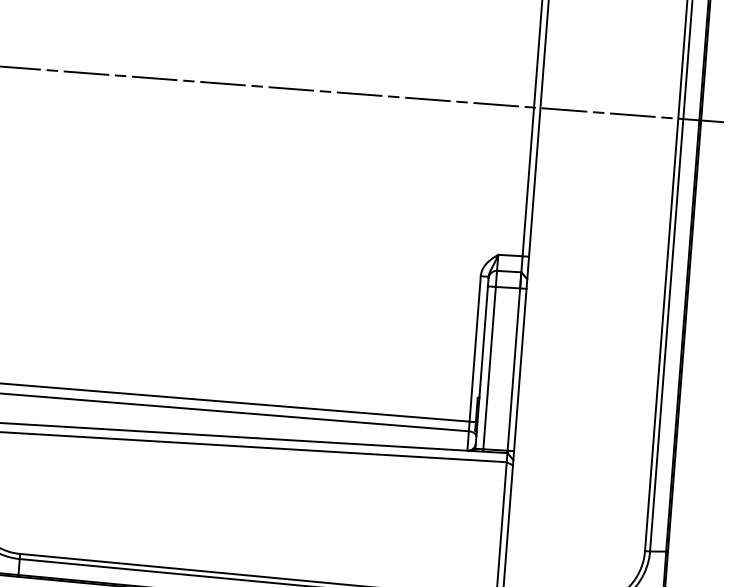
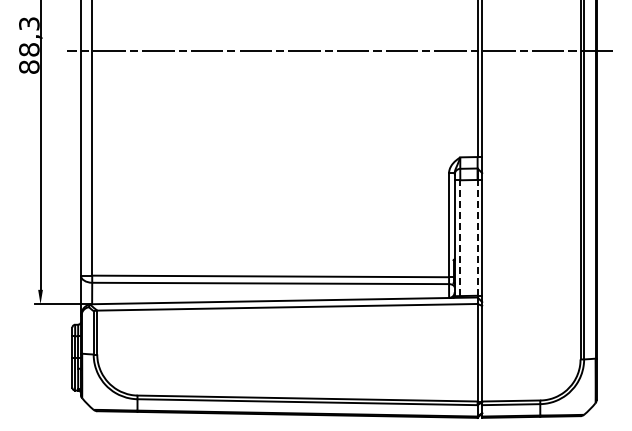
line: (489, 368) -> (460, 238), solid -> dashed
line: (513, 369) -> (477, 237), solid -> dashed

